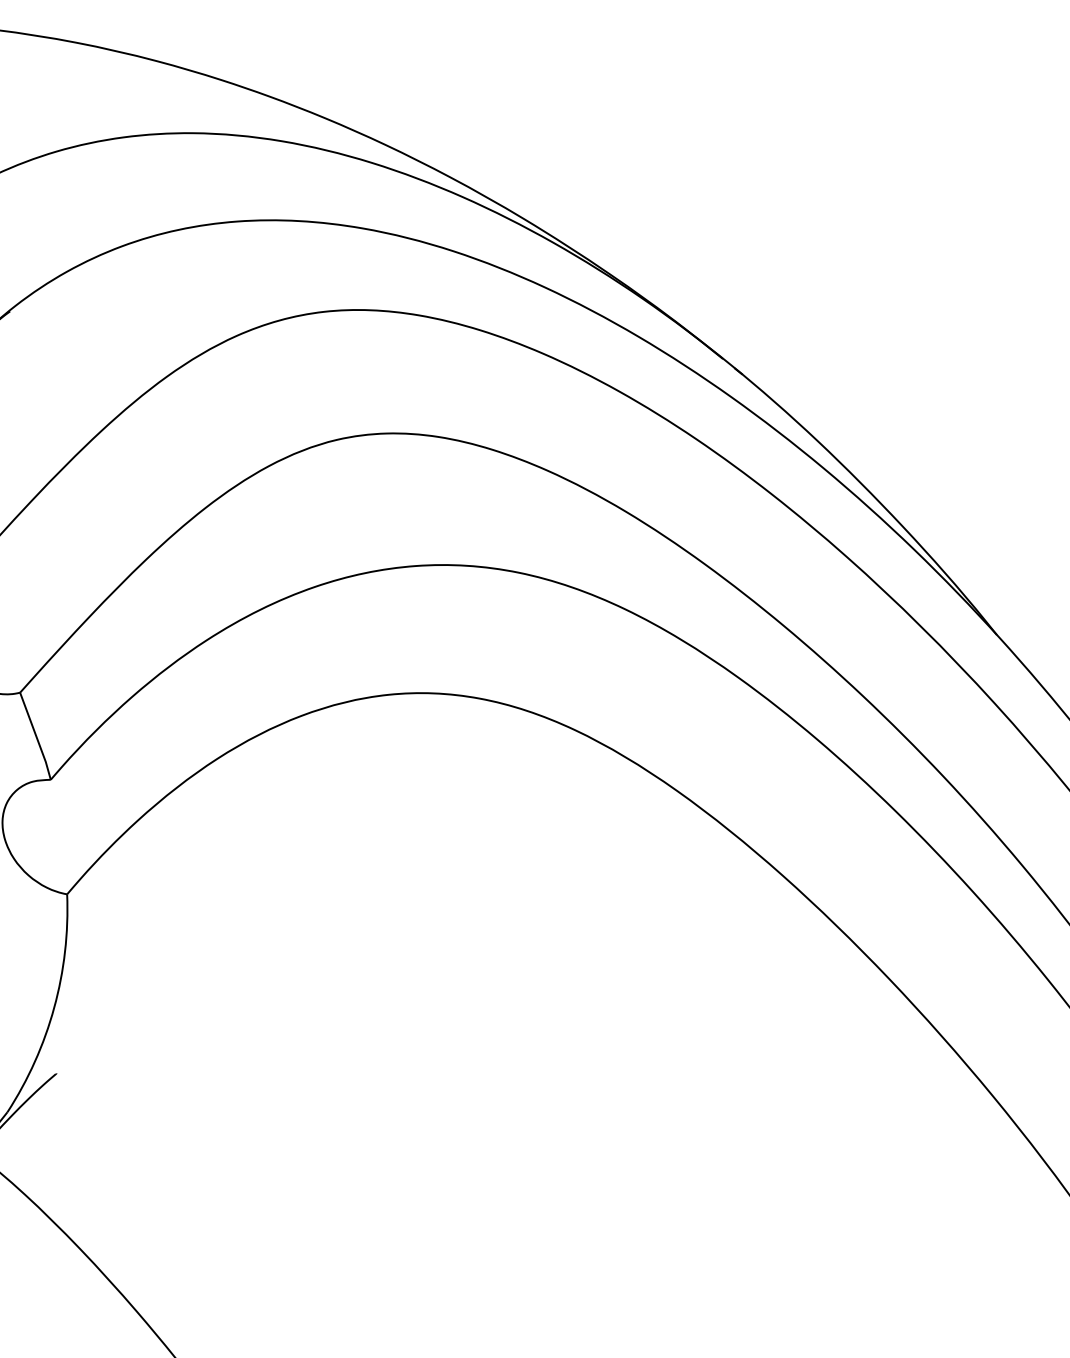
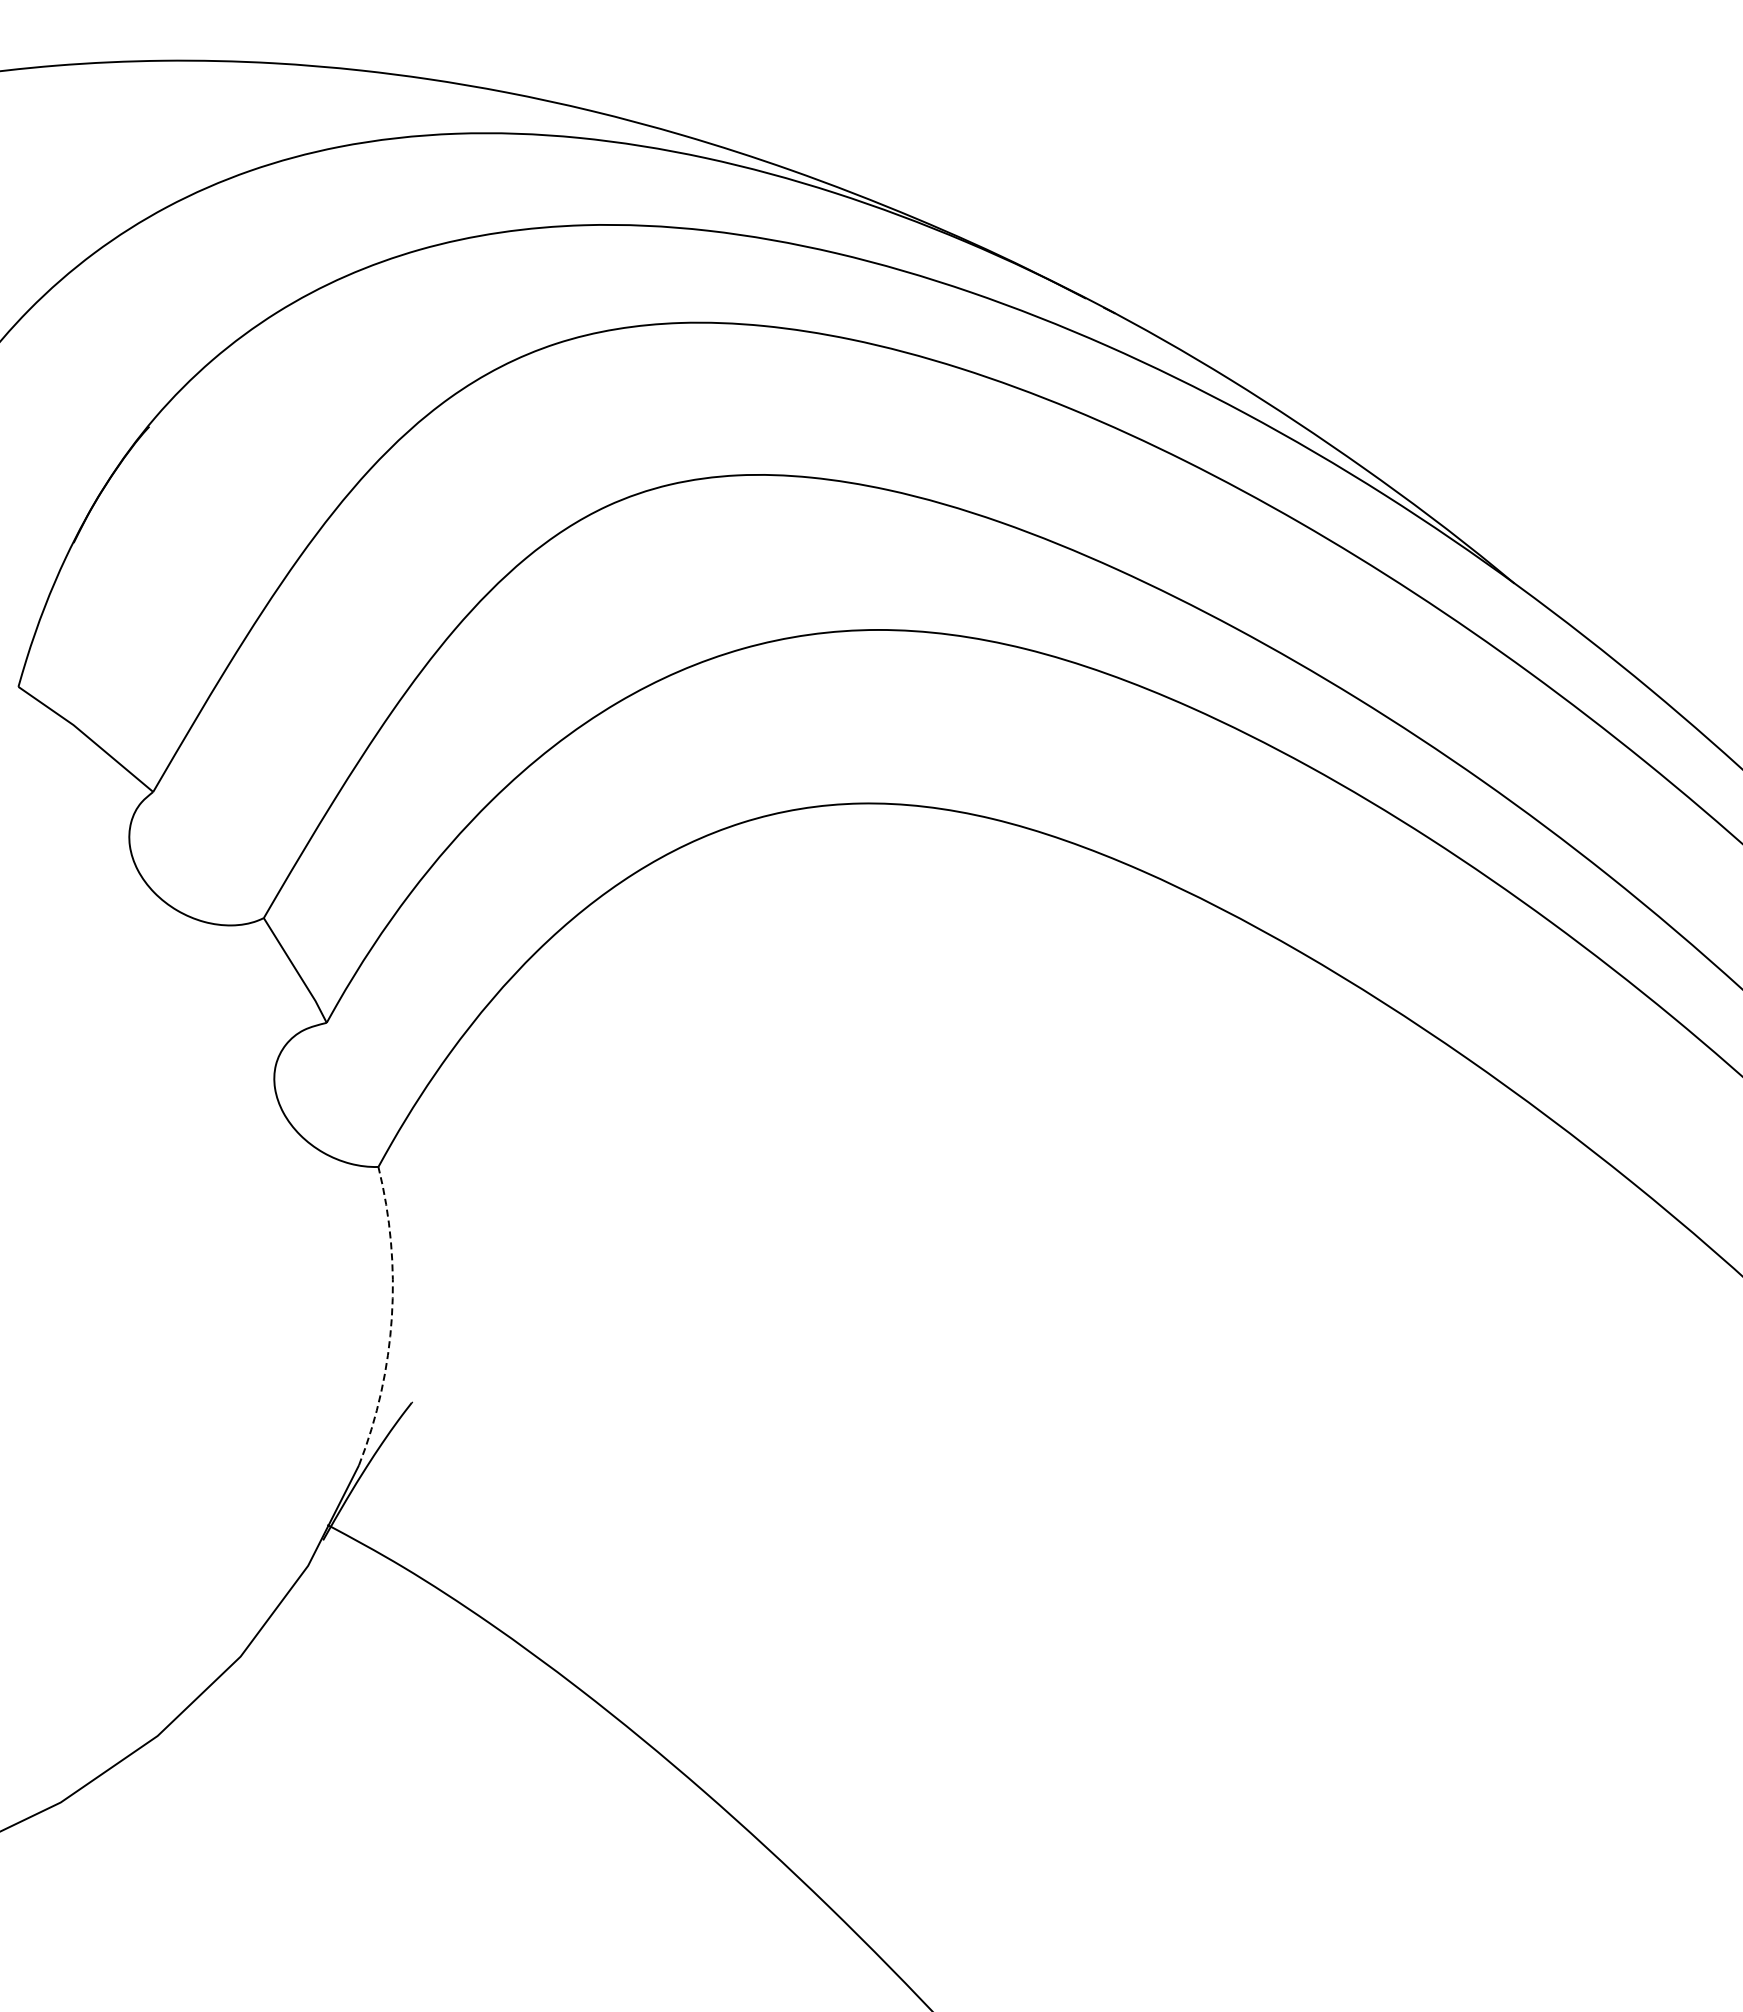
arc: (53, 1007) -> (391, 1317), solid -> dashed

